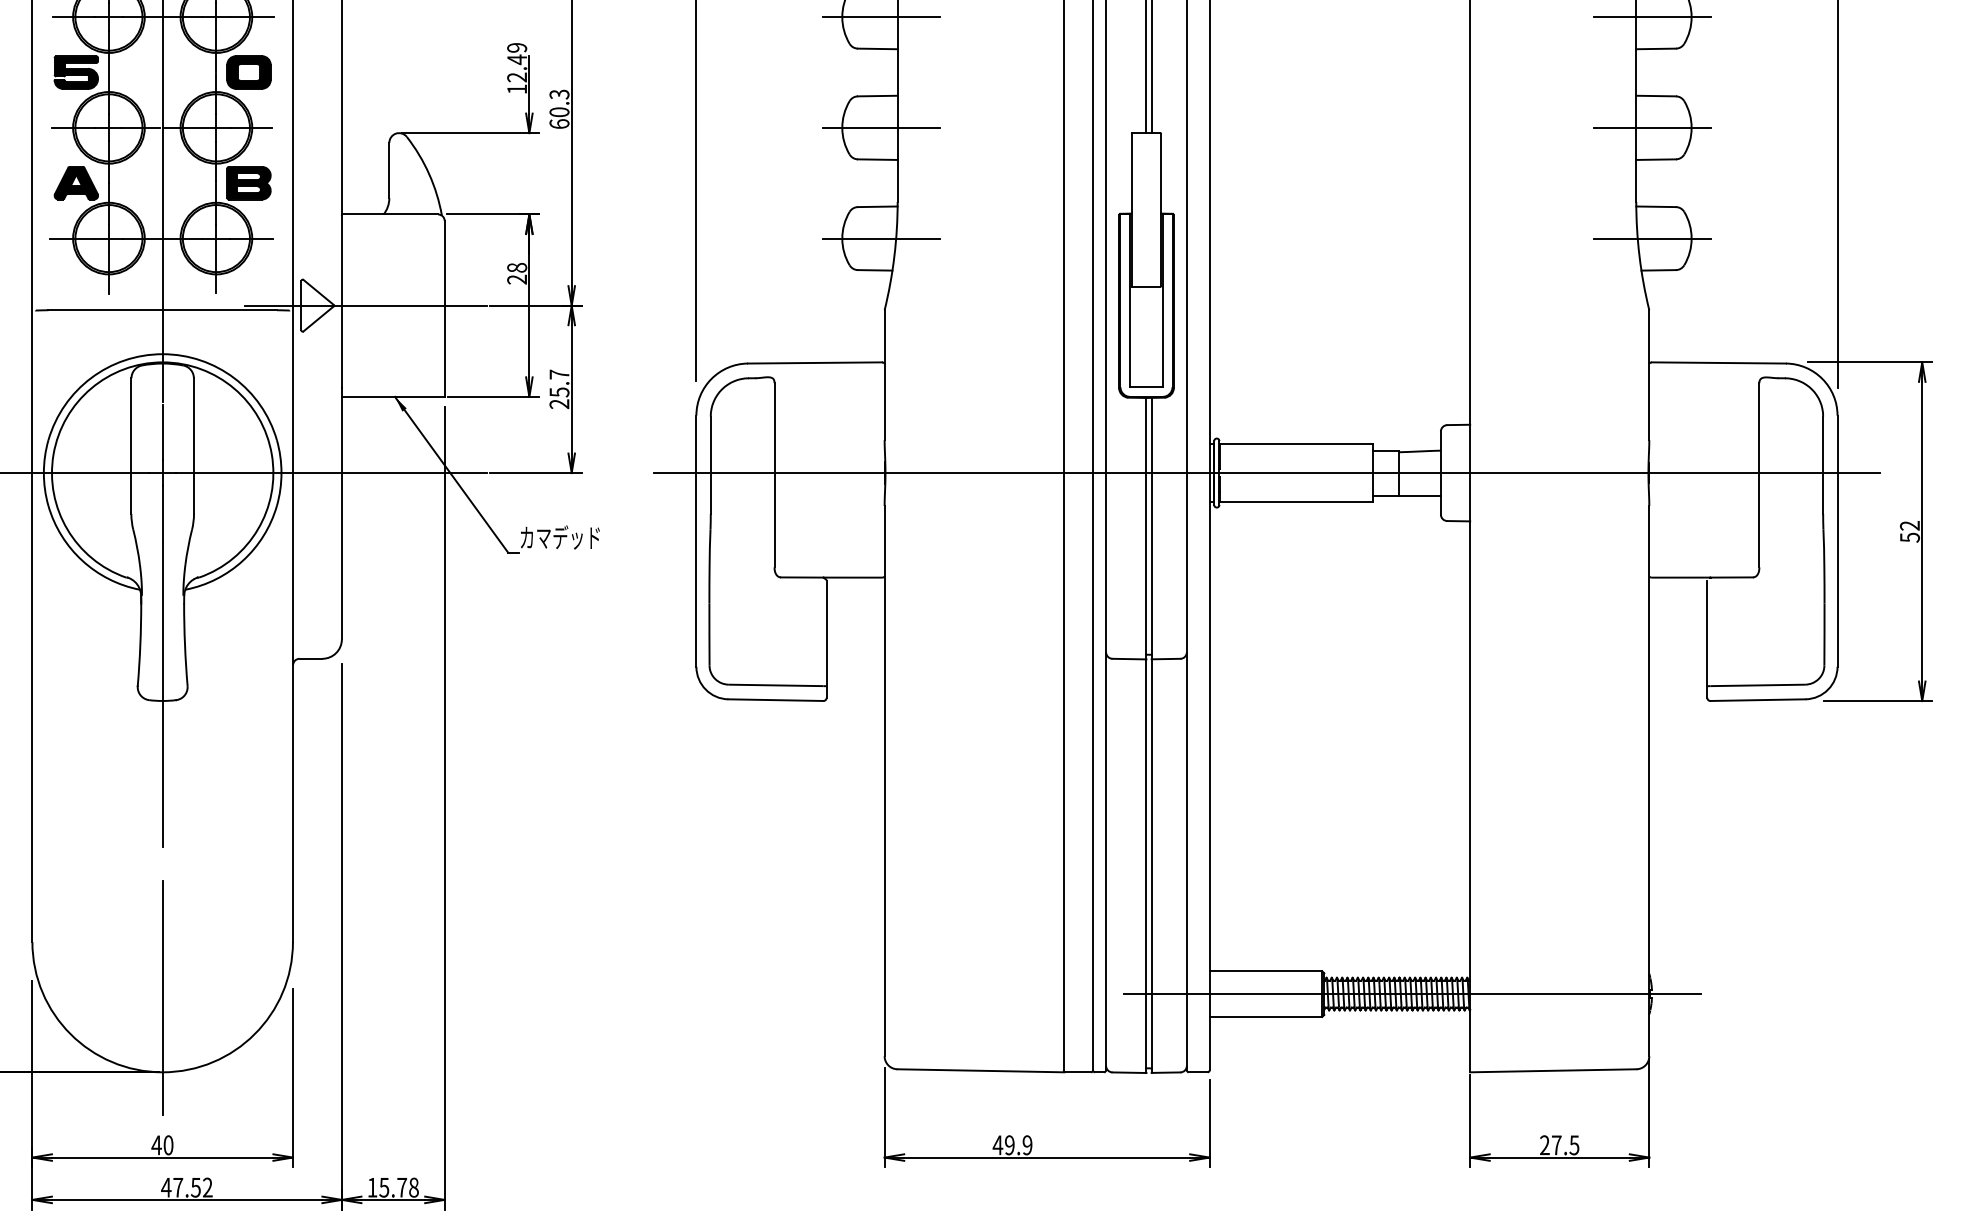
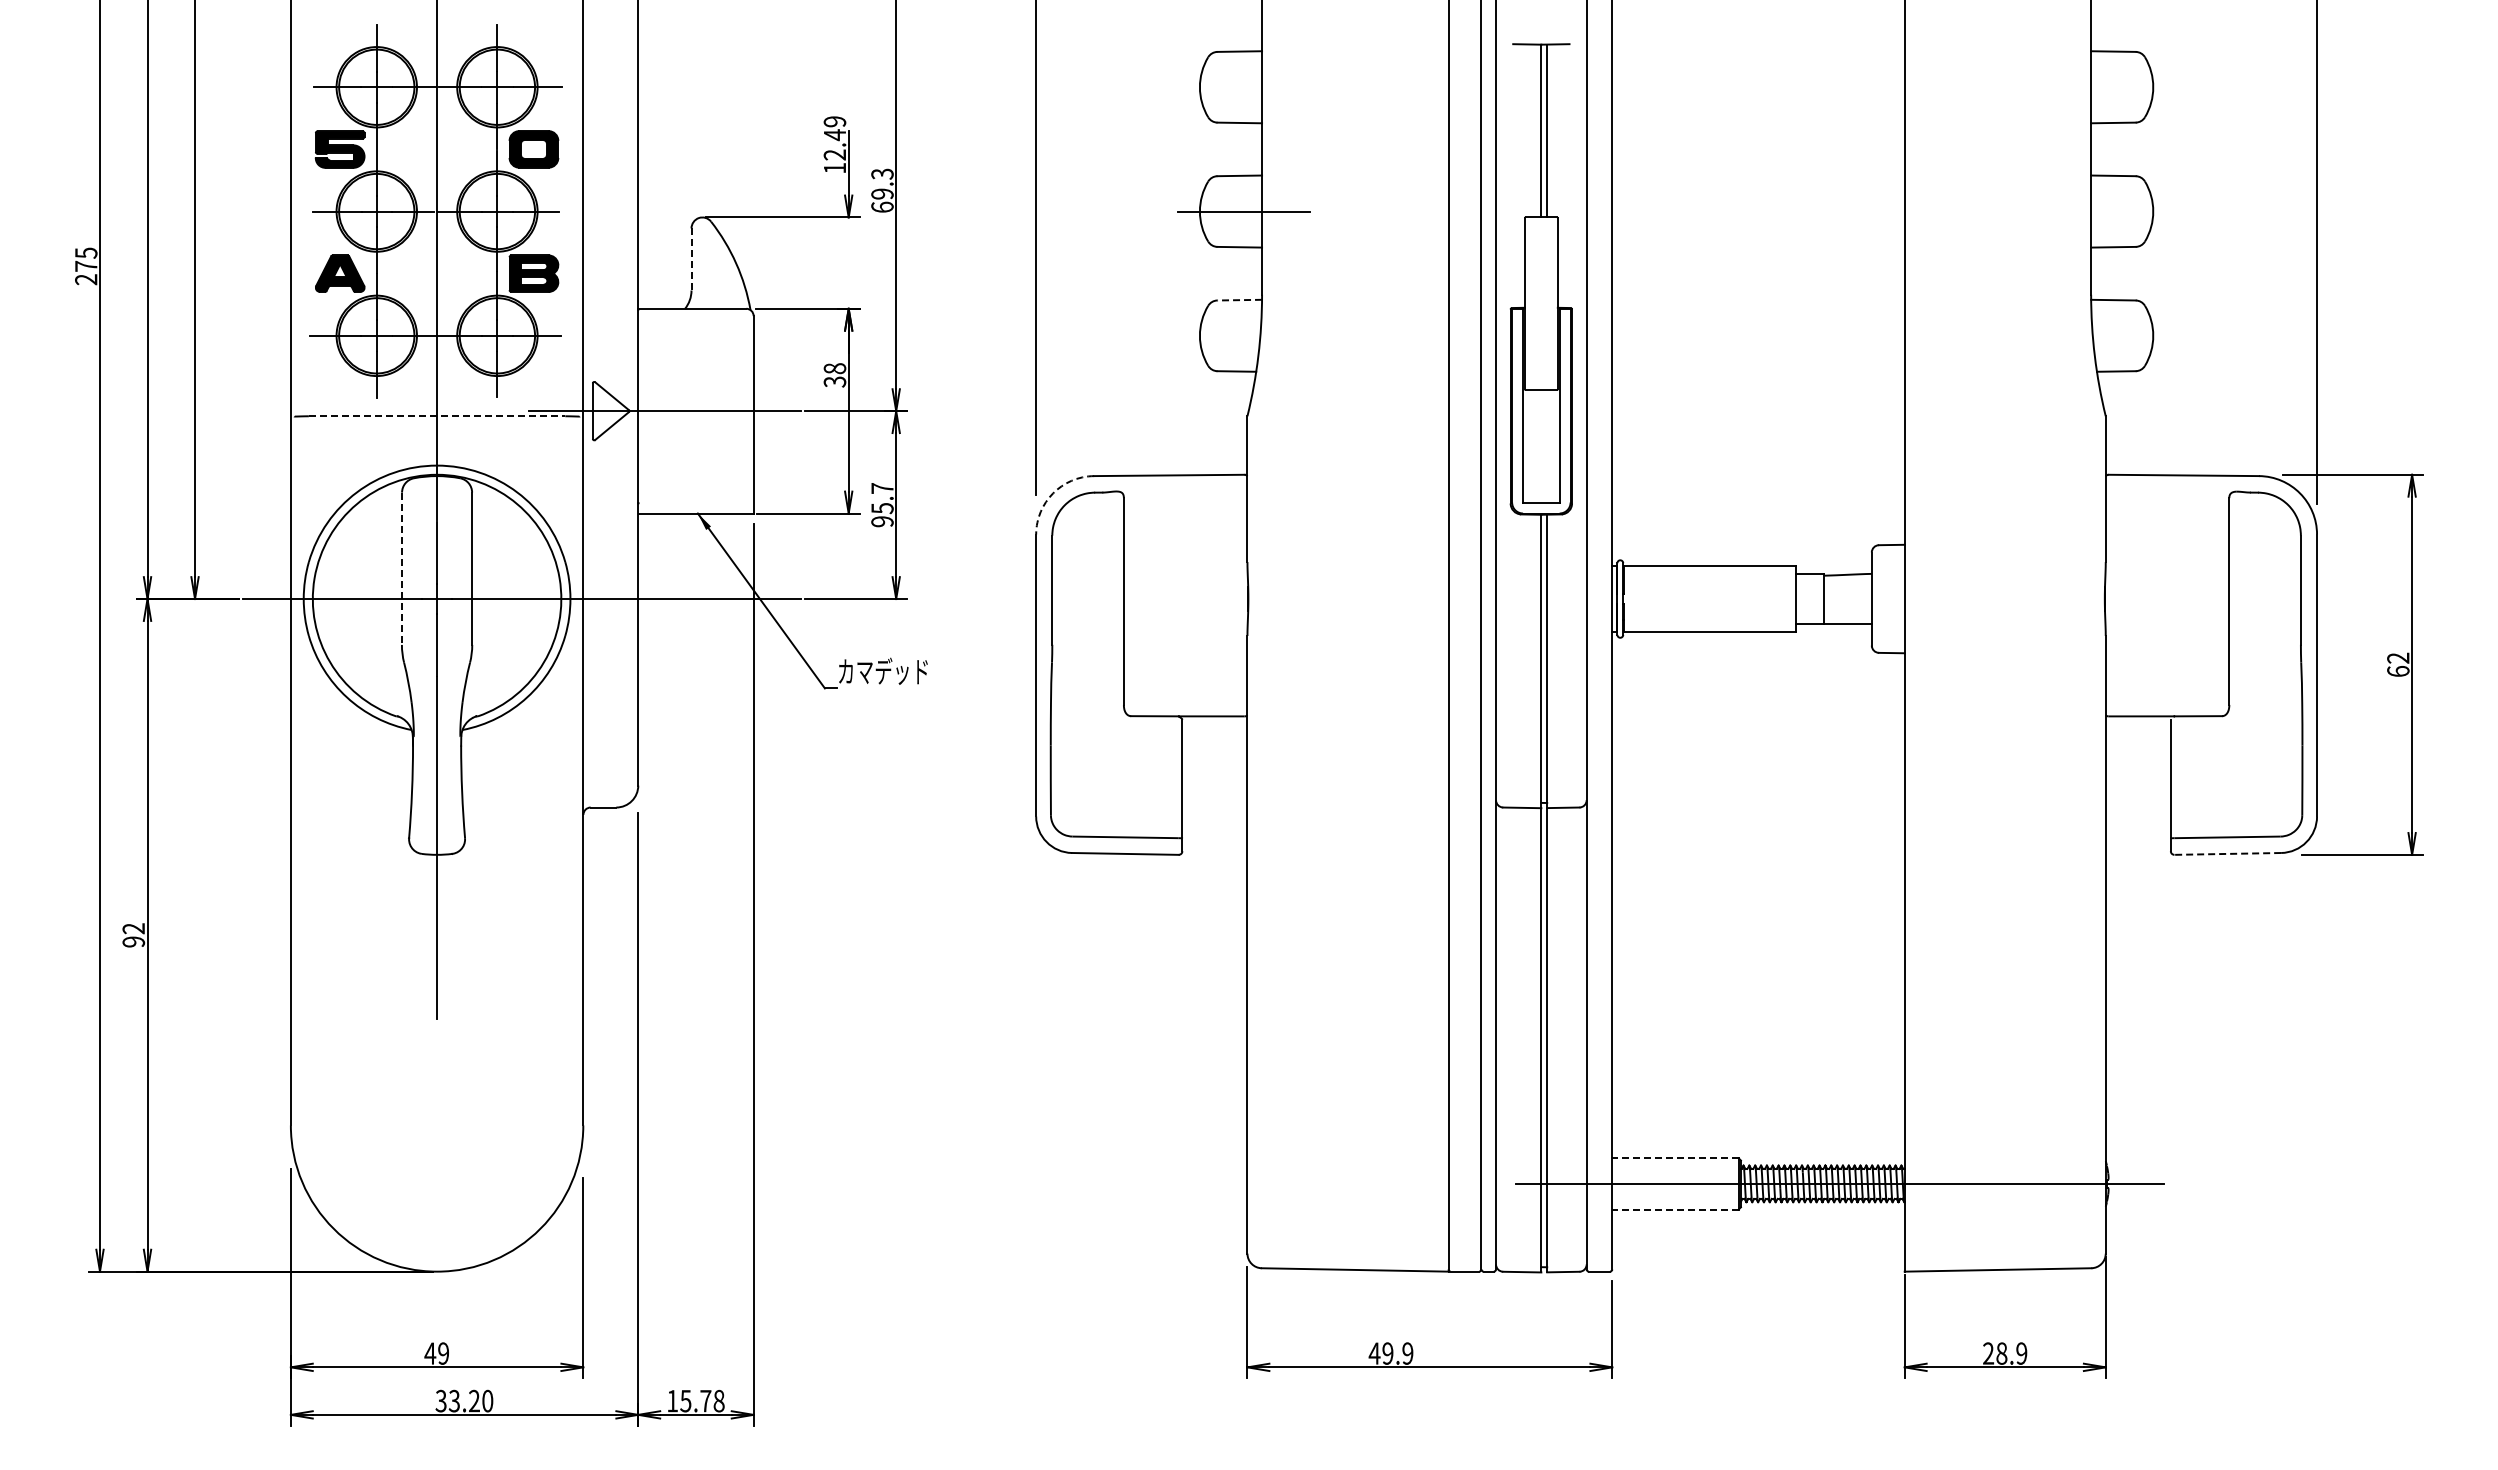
line: (881, 17) -> (1243, 87), removed
line: (1652, 17) -> (2109, 87), removed
text: (559, 111) -> (882, 193), 60.3 -> 69.3
line: (1652, 127) -> (2109, 211), removed
line: (389, 170) -> (691, 259), solid -> dashed
line: (877, 207) -> (1239, 300), solid -> dashed
line: (881, 238) -> (1243, 335), removed
line: (1652, 238) -> (2109, 335), removed
text: (517, 279) -> (835, 381), 28 -> 38
line: (163, 310) -> (437, 416), solid -> dashed
arc: (711, 379) -> (1053, 493), solid -> dashed
text: (559, 403) -> (882, 521), 25.7 -> 95.7
line: (130, 446) -> (401, 569), solid -> dashed
line: (1266, 473) -> (1676, 599), removed
text: (1910, 537) -> (2398, 671), 52 -> 62
line: (1757, 699) -> (2227, 853), solid -> dashed
line: (1265, 971) -> (1675, 1158), solid -> dashed
line: (163, 997) -> (437, 1187), removed
line: (1265, 1016) -> (1675, 1209), solid -> dashed
text: (168, 1145) -> (443, 1353), 40 -> 49
text: (1565, 1145) -> (2011, 1353), 27.5 -> 28.9
text: (187, 1187) -> (464, 1400), 47.52 -> 33.20

